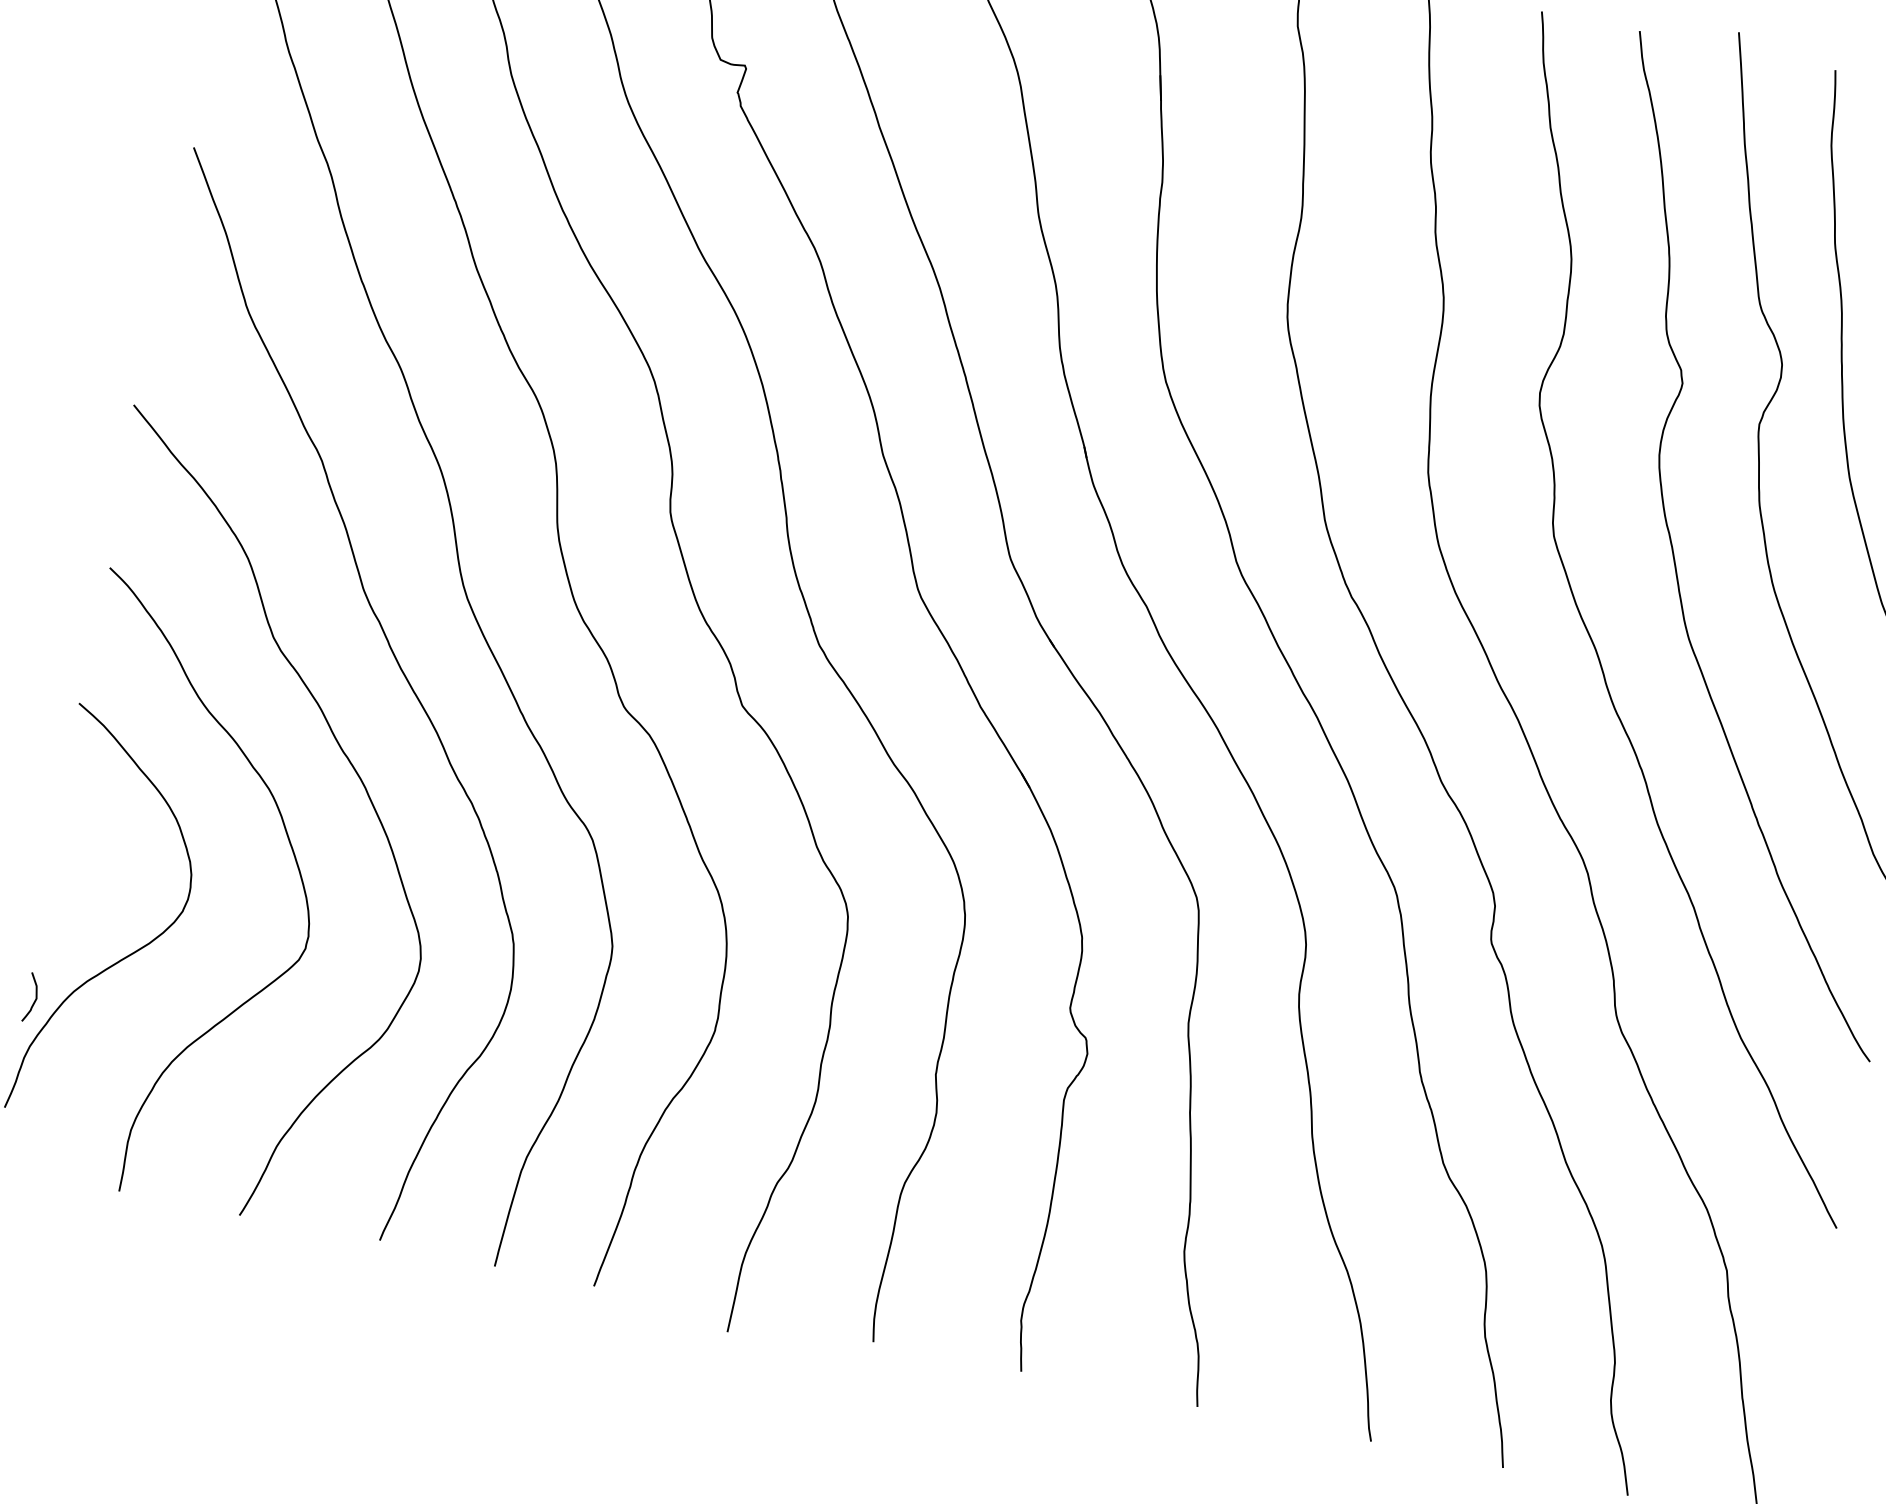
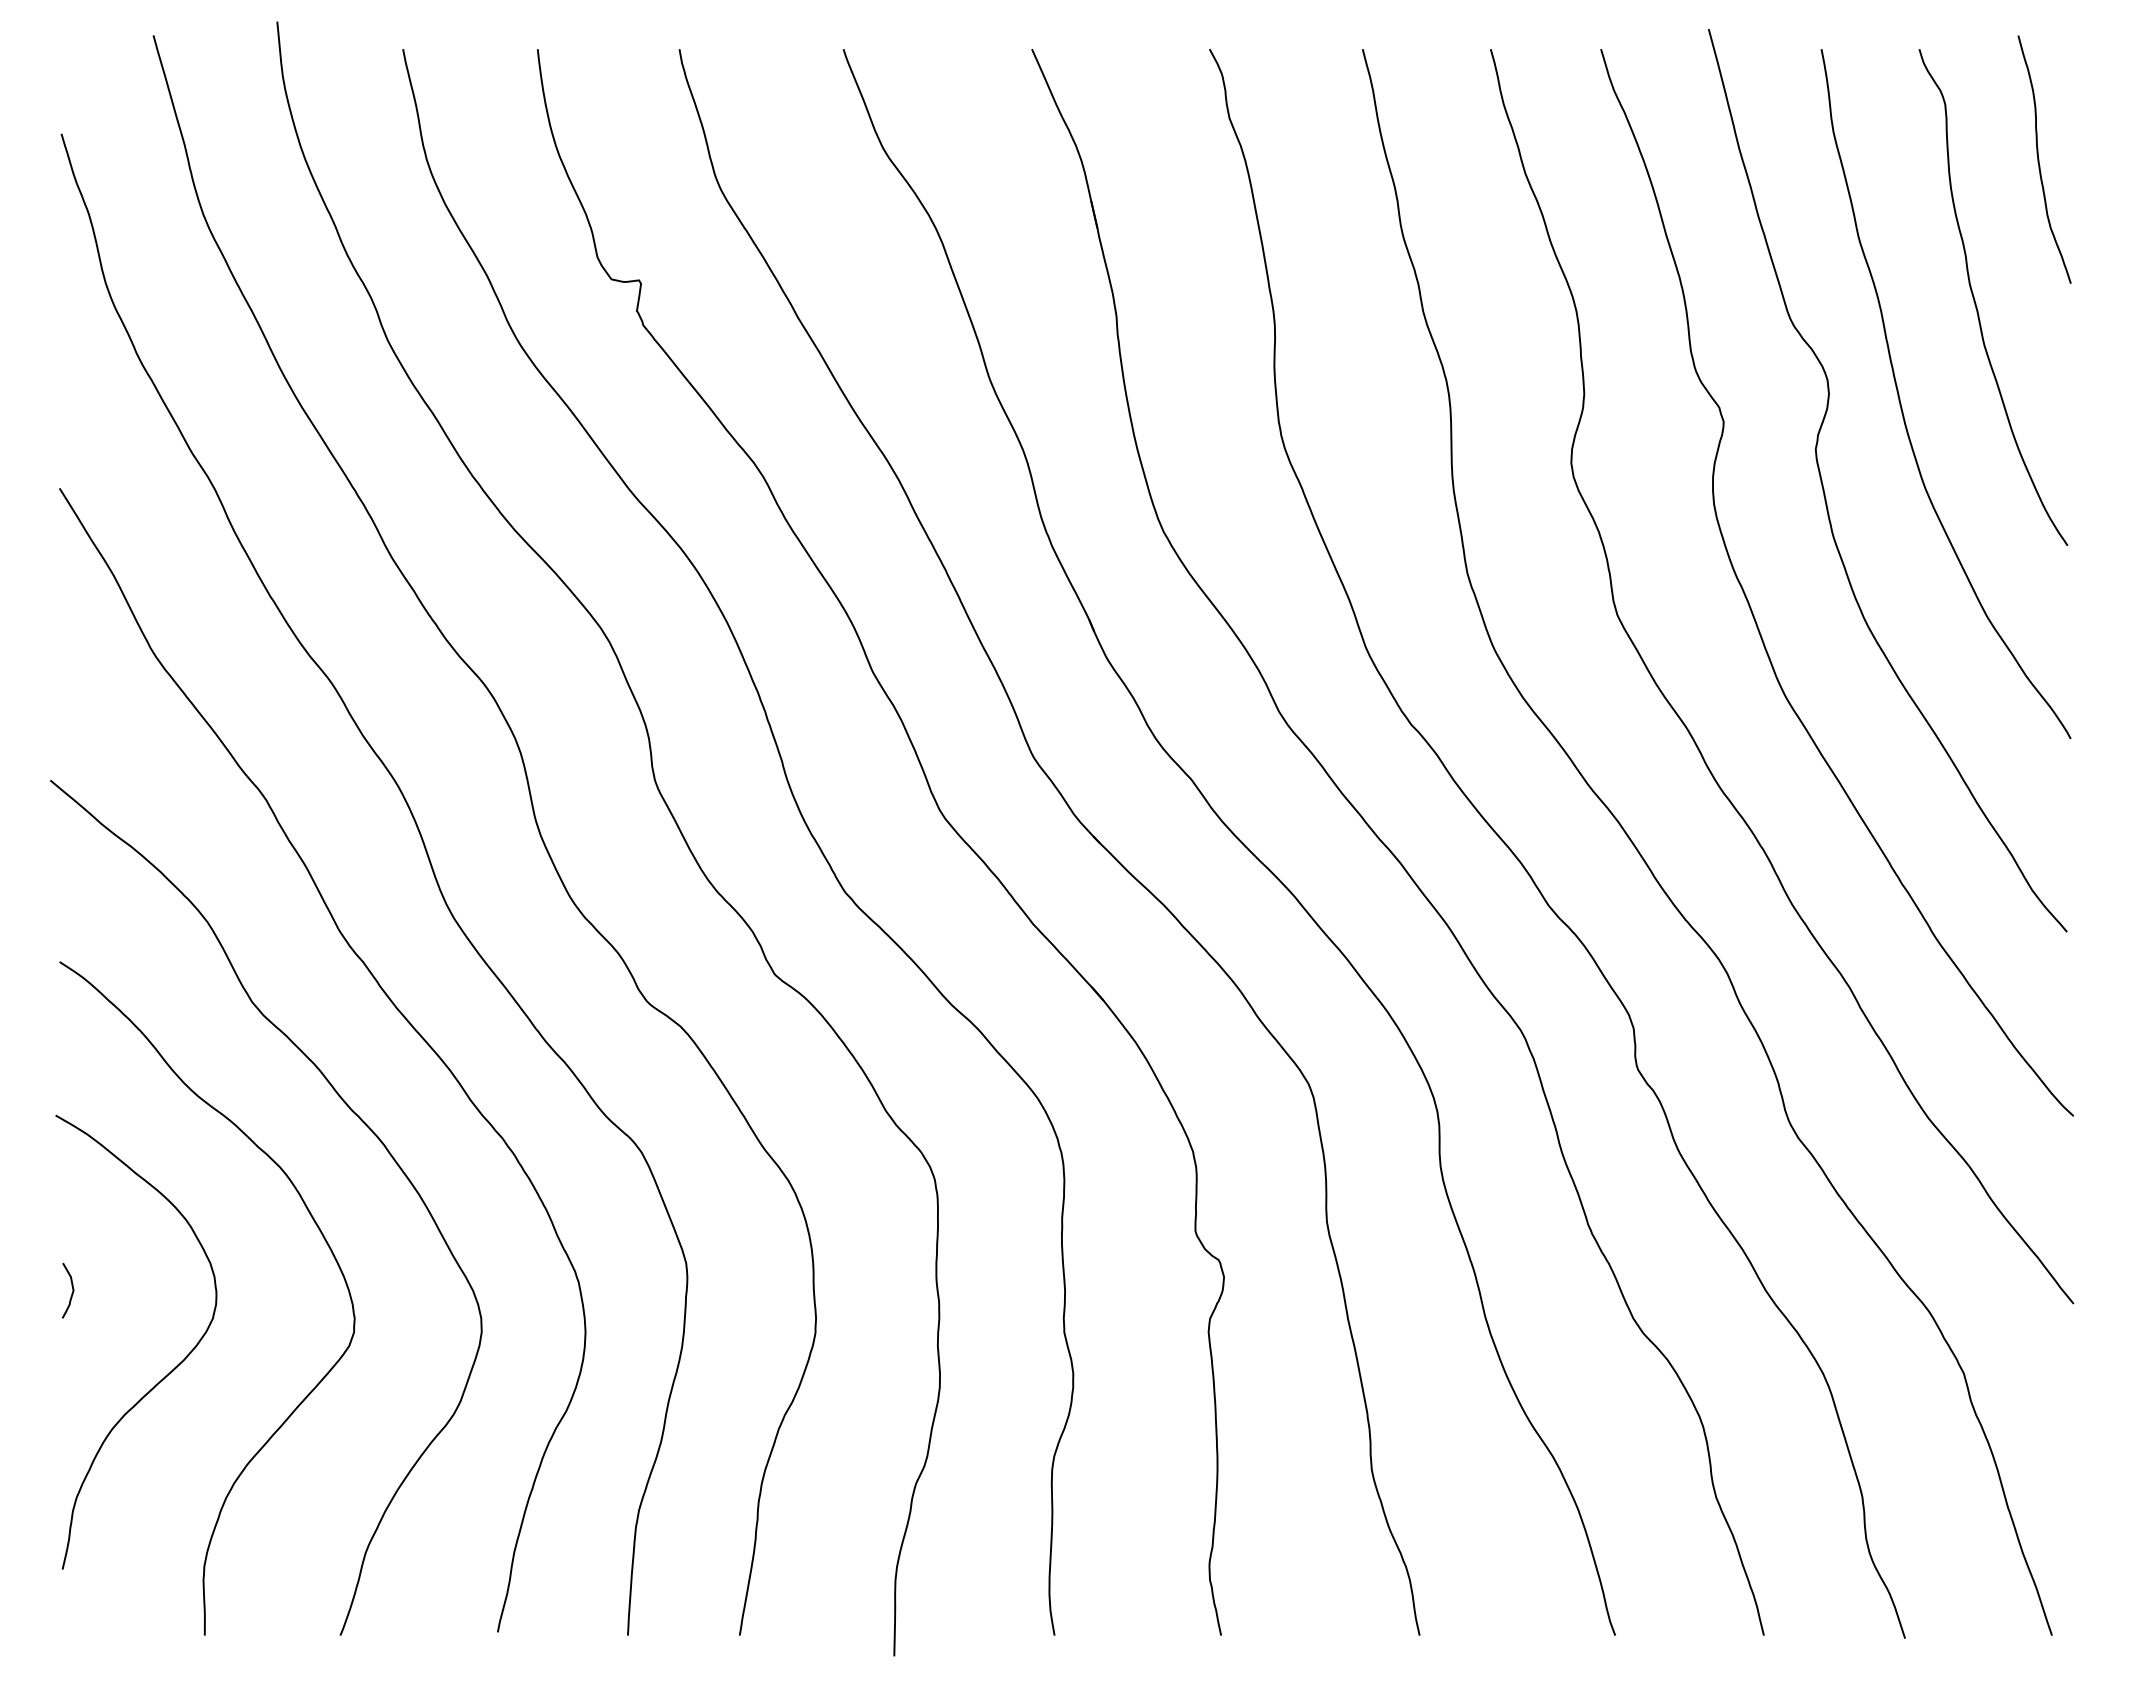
curve: (35, 998) -> (72, 1290), moved

